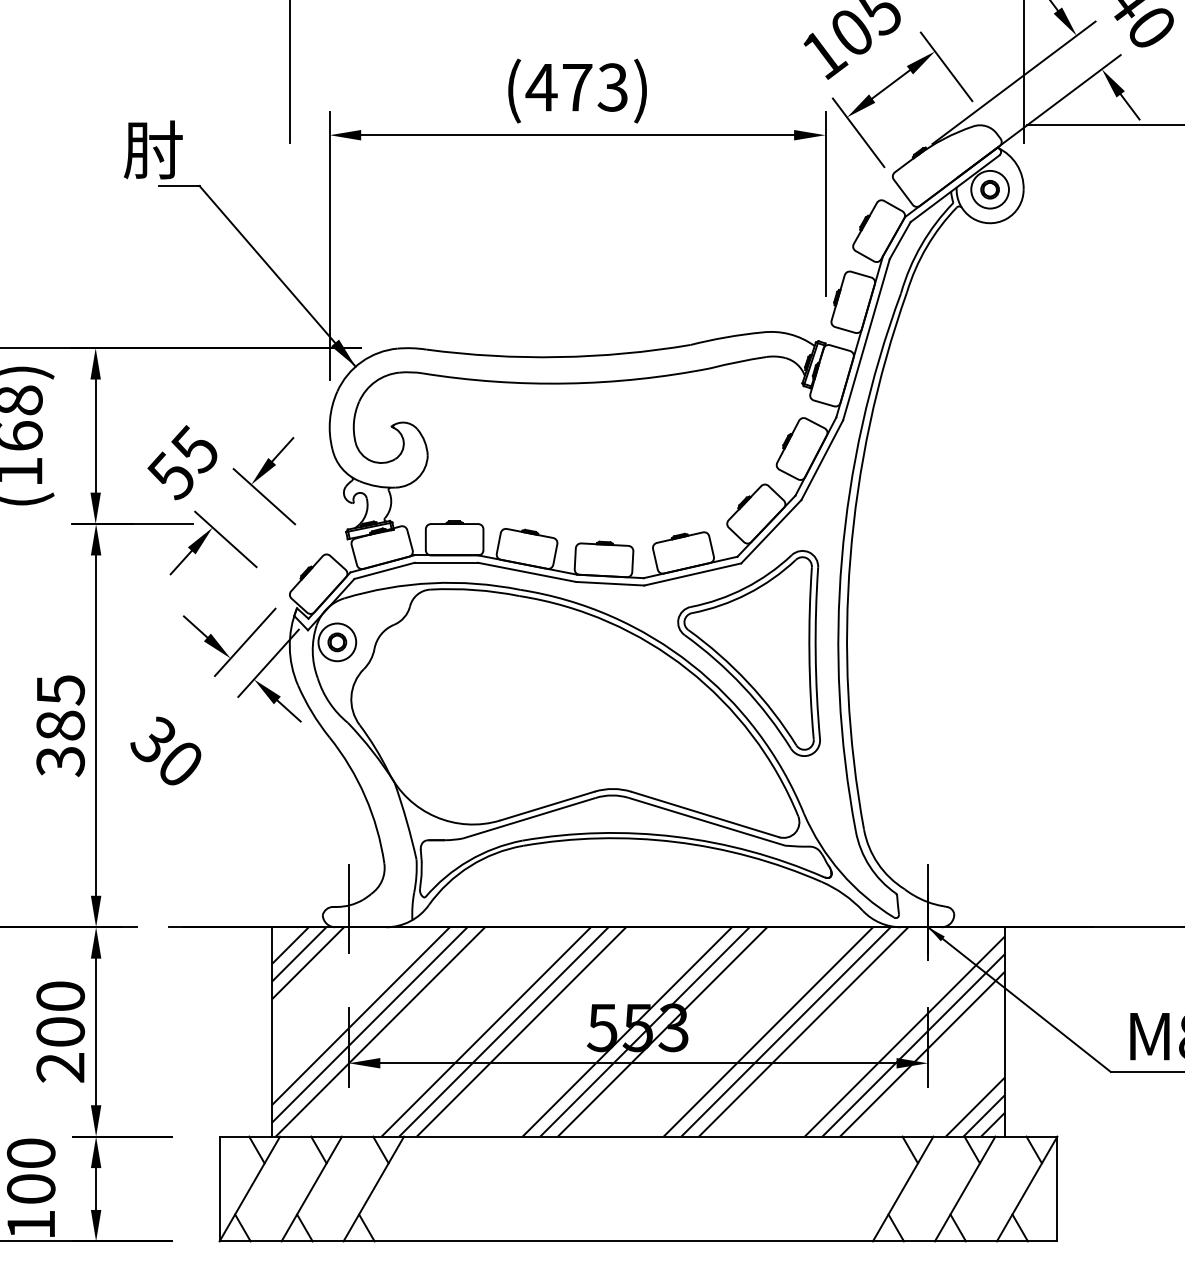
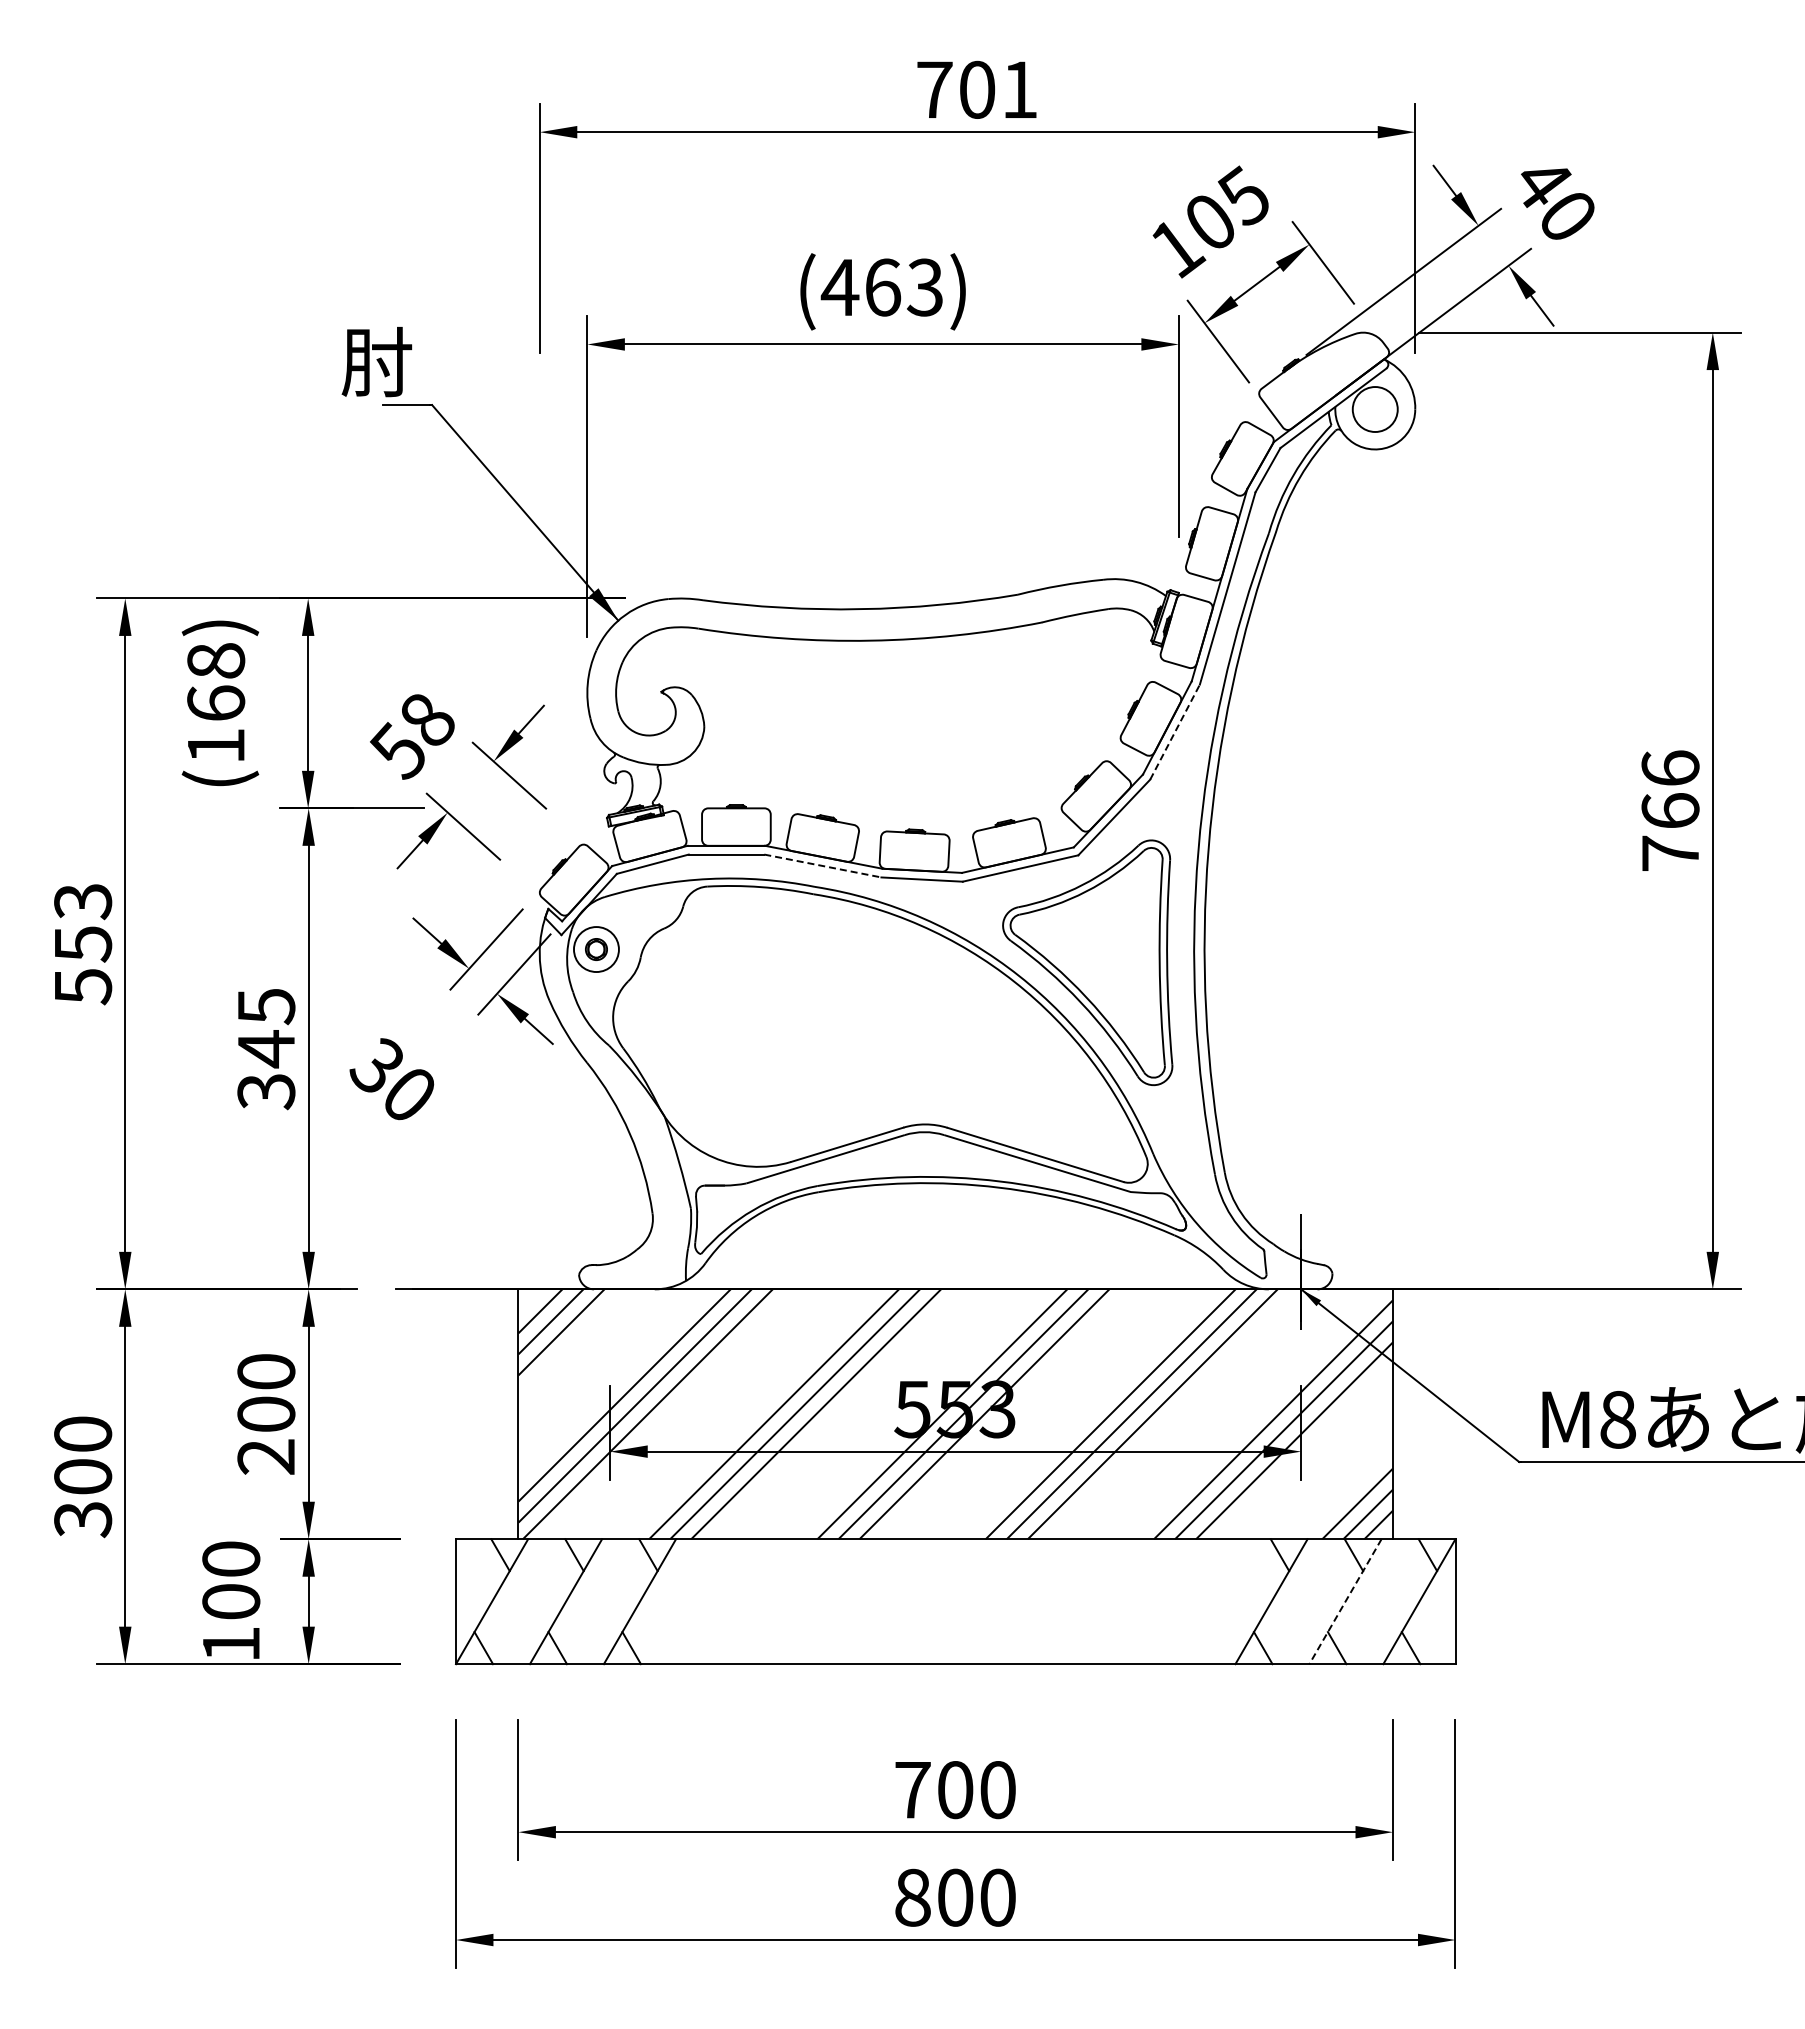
text: (577, 87) -> (883, 287), (473) -> (463)
part: (989, 189) -> (1374, 409), removed
text: (194, 449) -> (426, 719), 55 -> 58
line: (822, 460) -> (1175, 732), solid -> dashed
line: (526, 572) -> (822, 866), solid -> dashed
text: (60, 726) -> (266, 1049), 385 -> 345
line: (349, 908) -> (610, 1266), removed
line: (965, 1189) -> (1345, 1602), solid -> dashed

